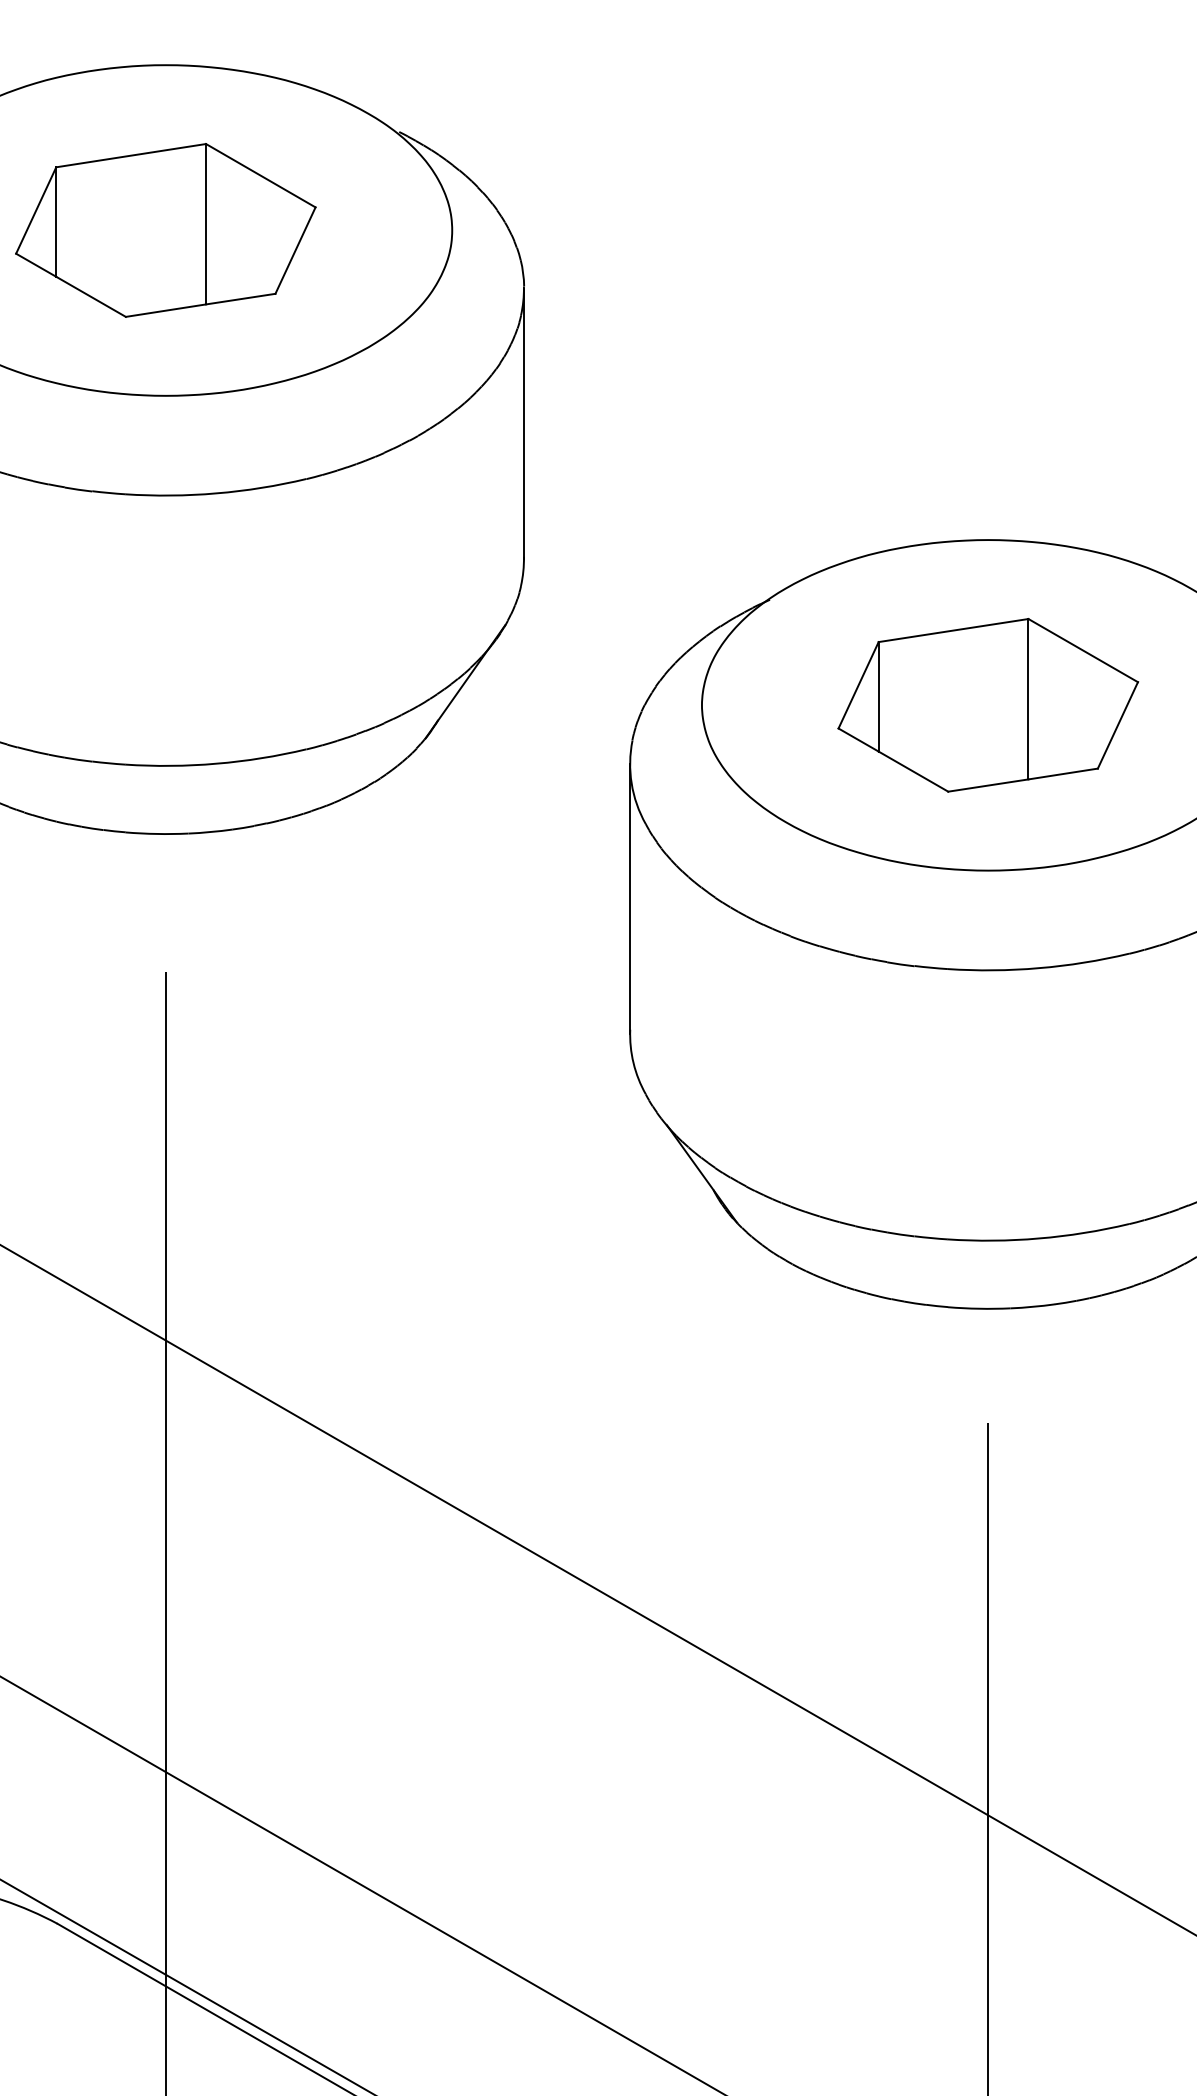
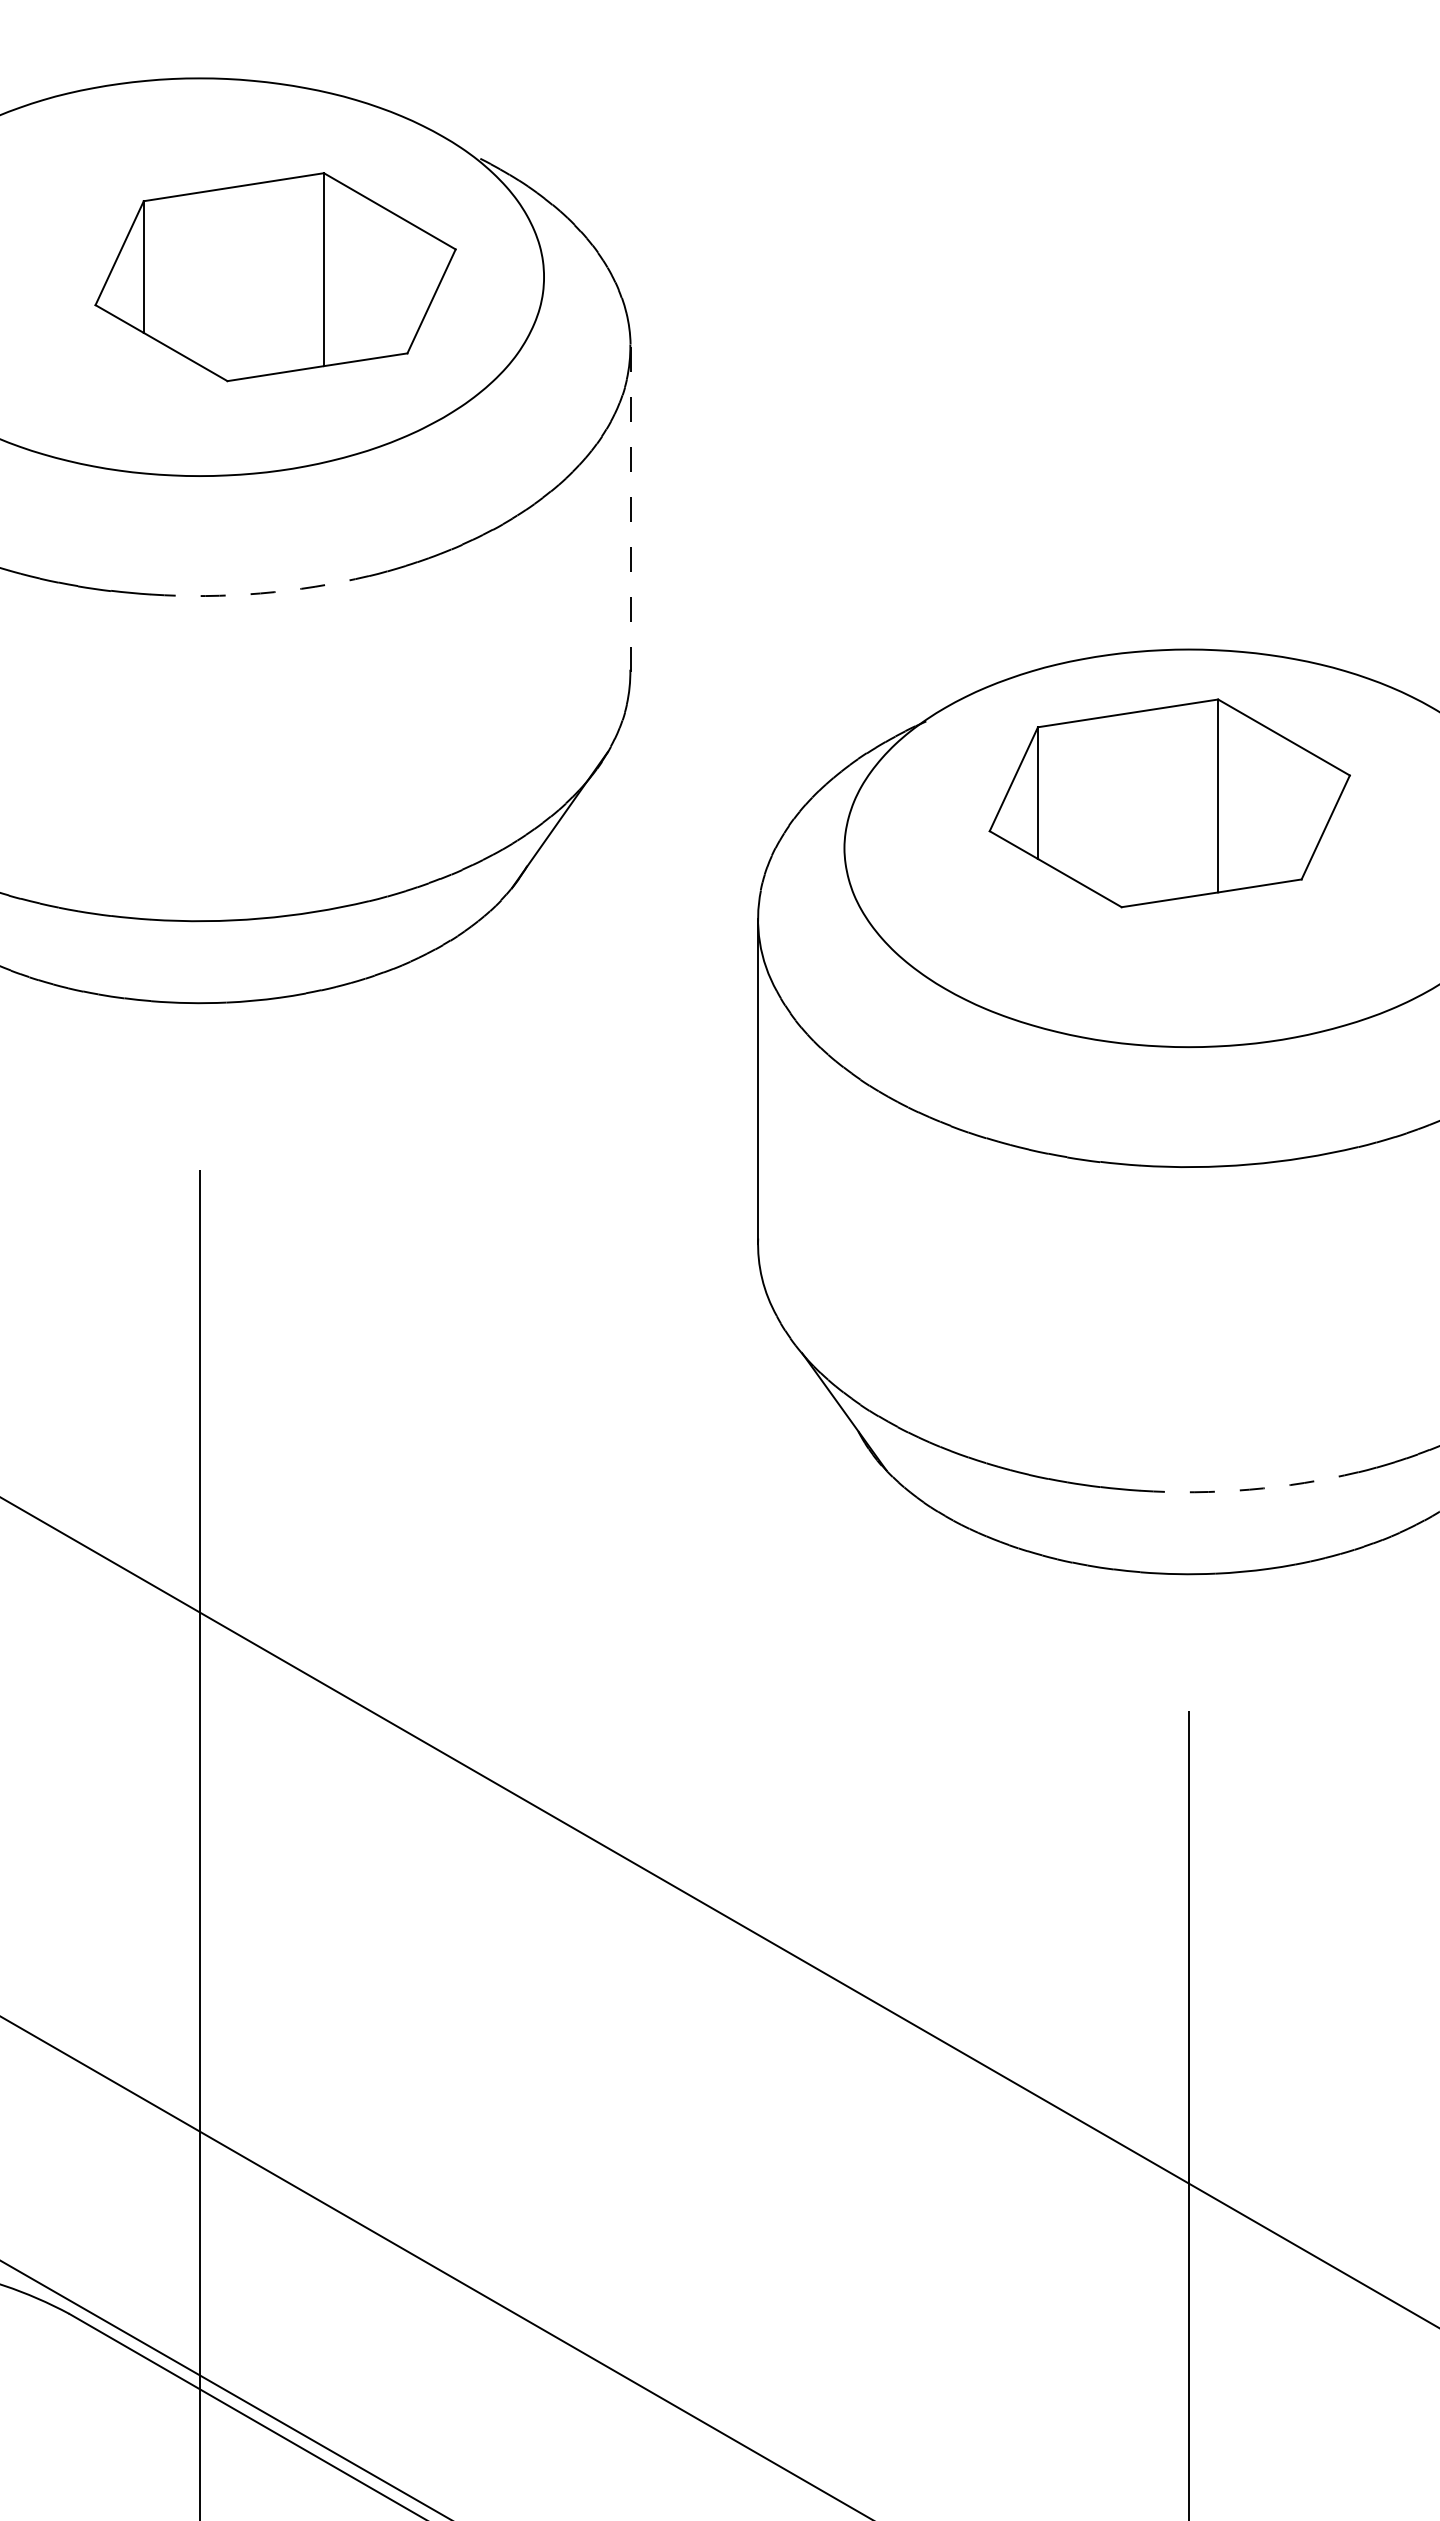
part: (165, 230) -> (275, 277), moved
line: (524, 423) -> (630, 509), solid -> dashed
arc: (216, 493) -> (260, 593), solid -> dashed
part: (988, 705) -> (1169, 803), moved
arc: (1038, 1238) -> (1249, 1489), solid -> dashed

